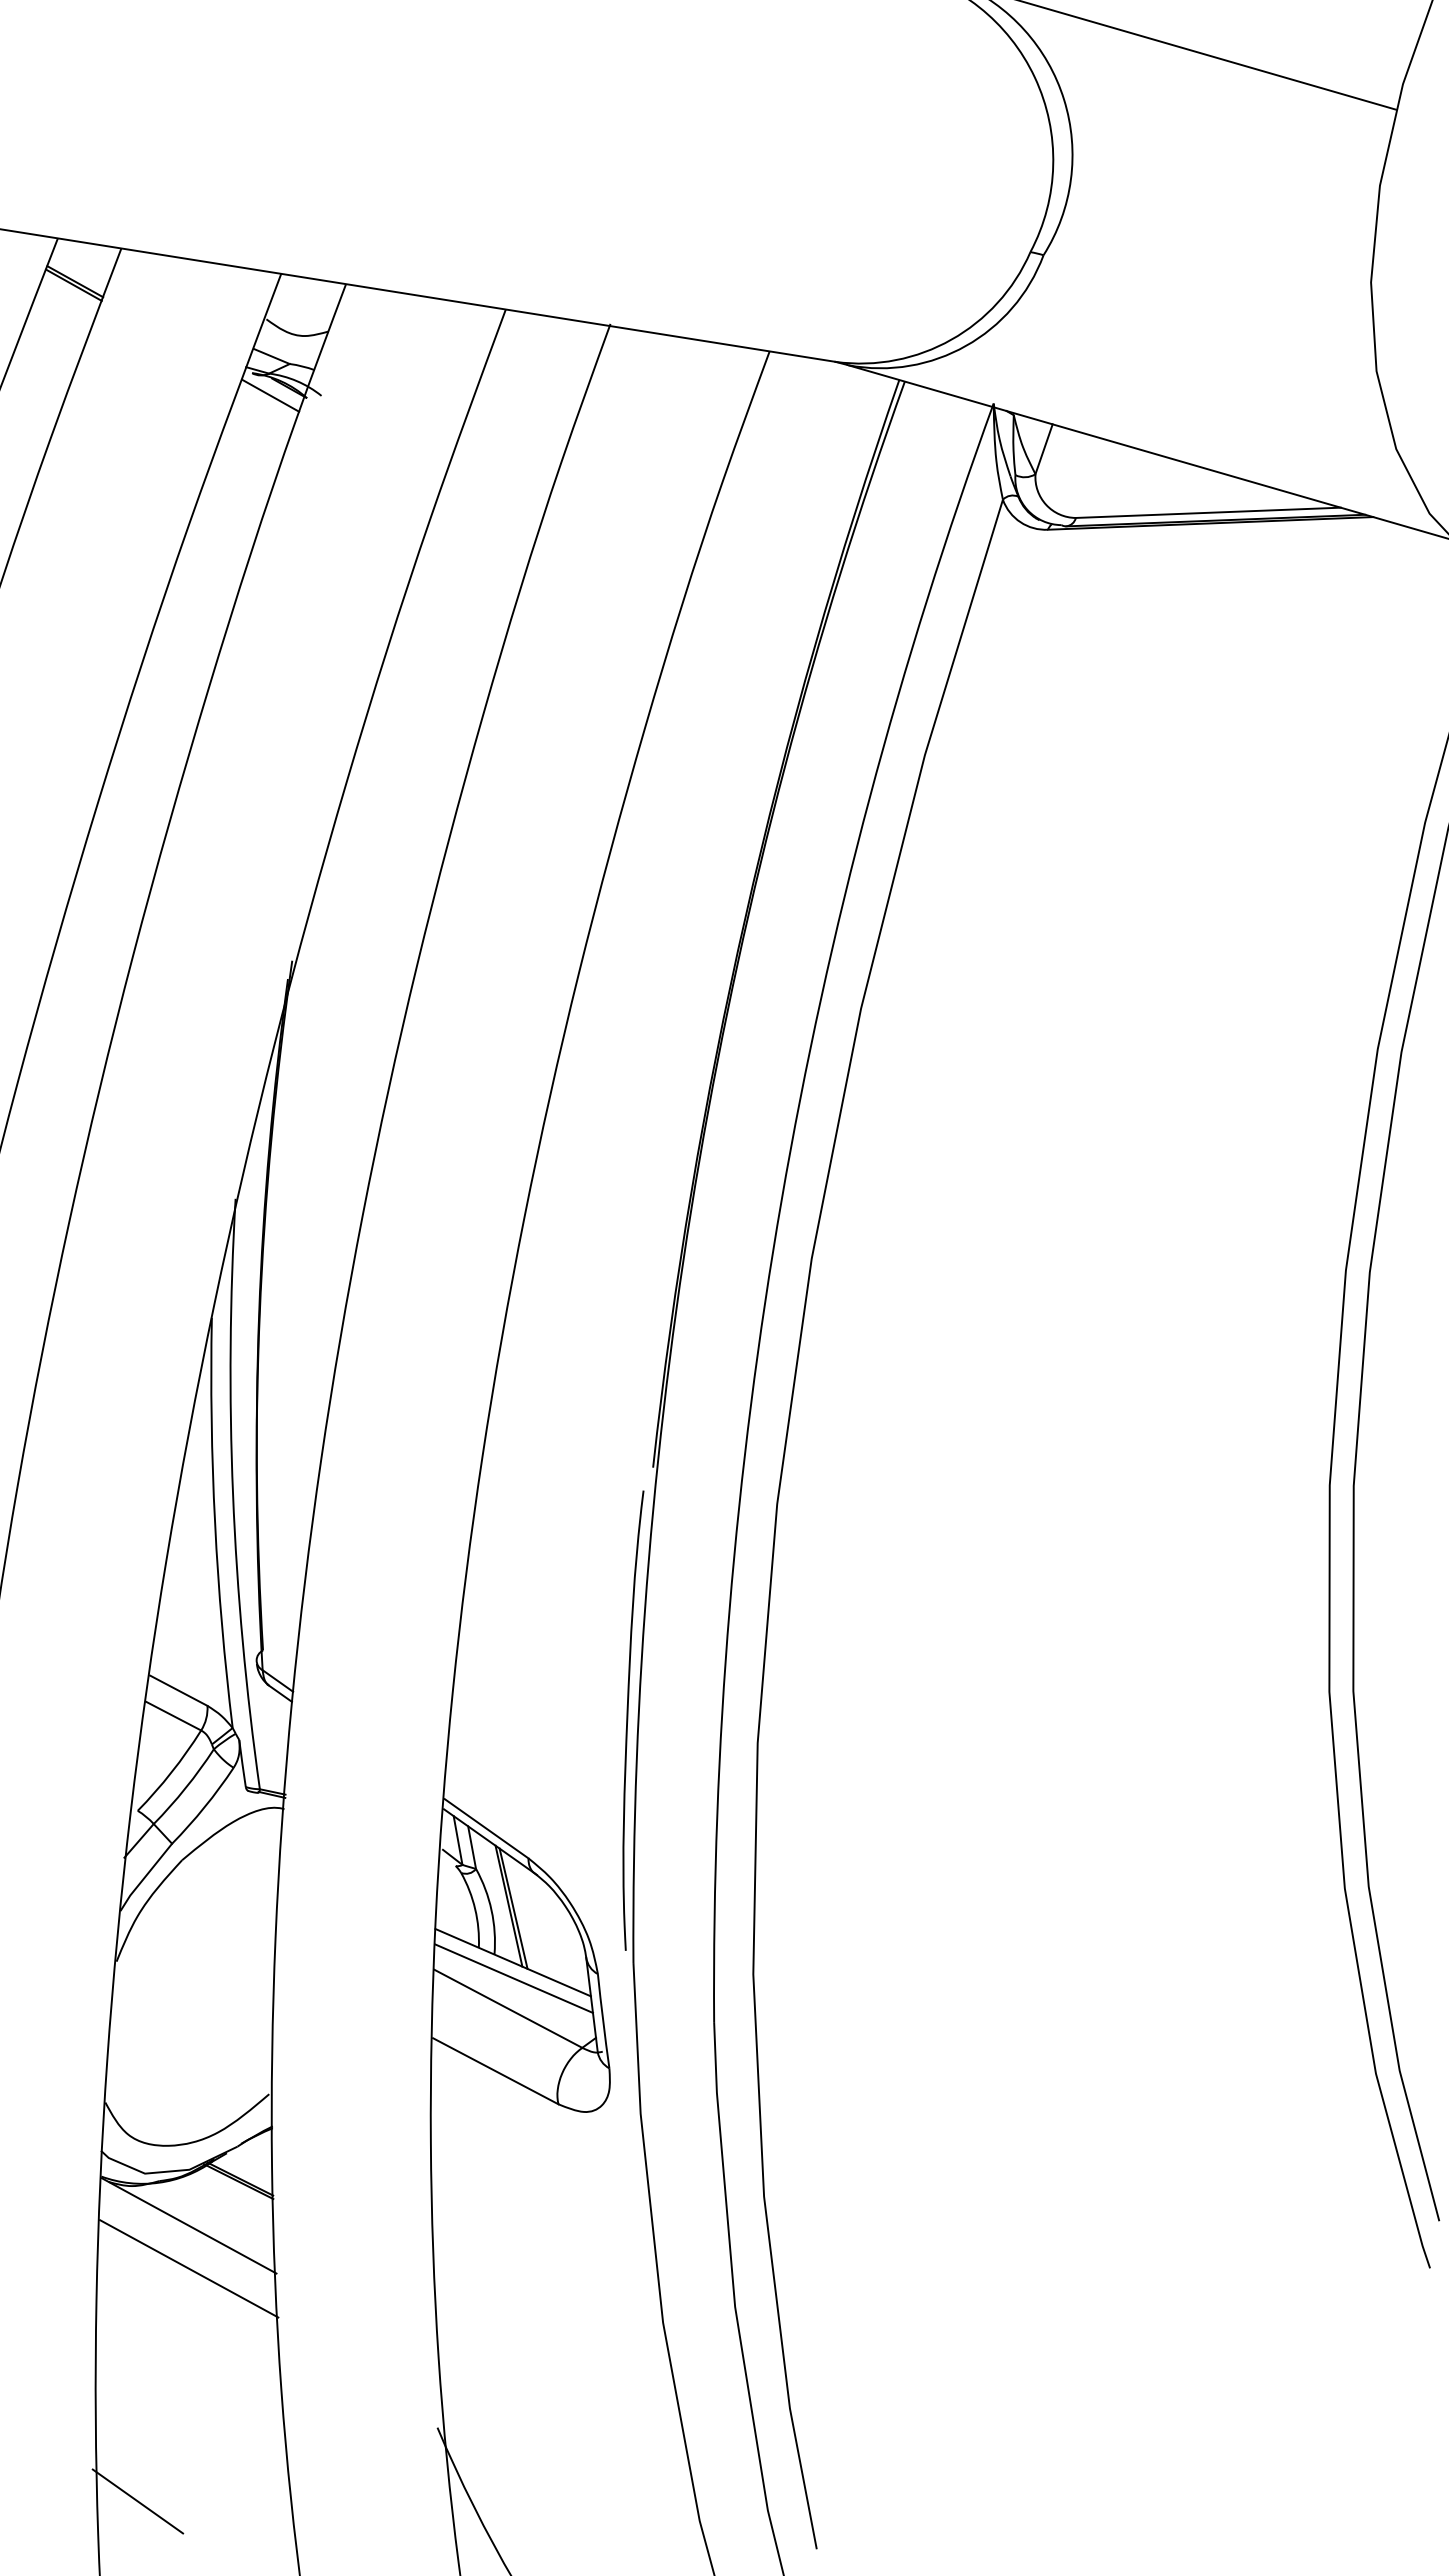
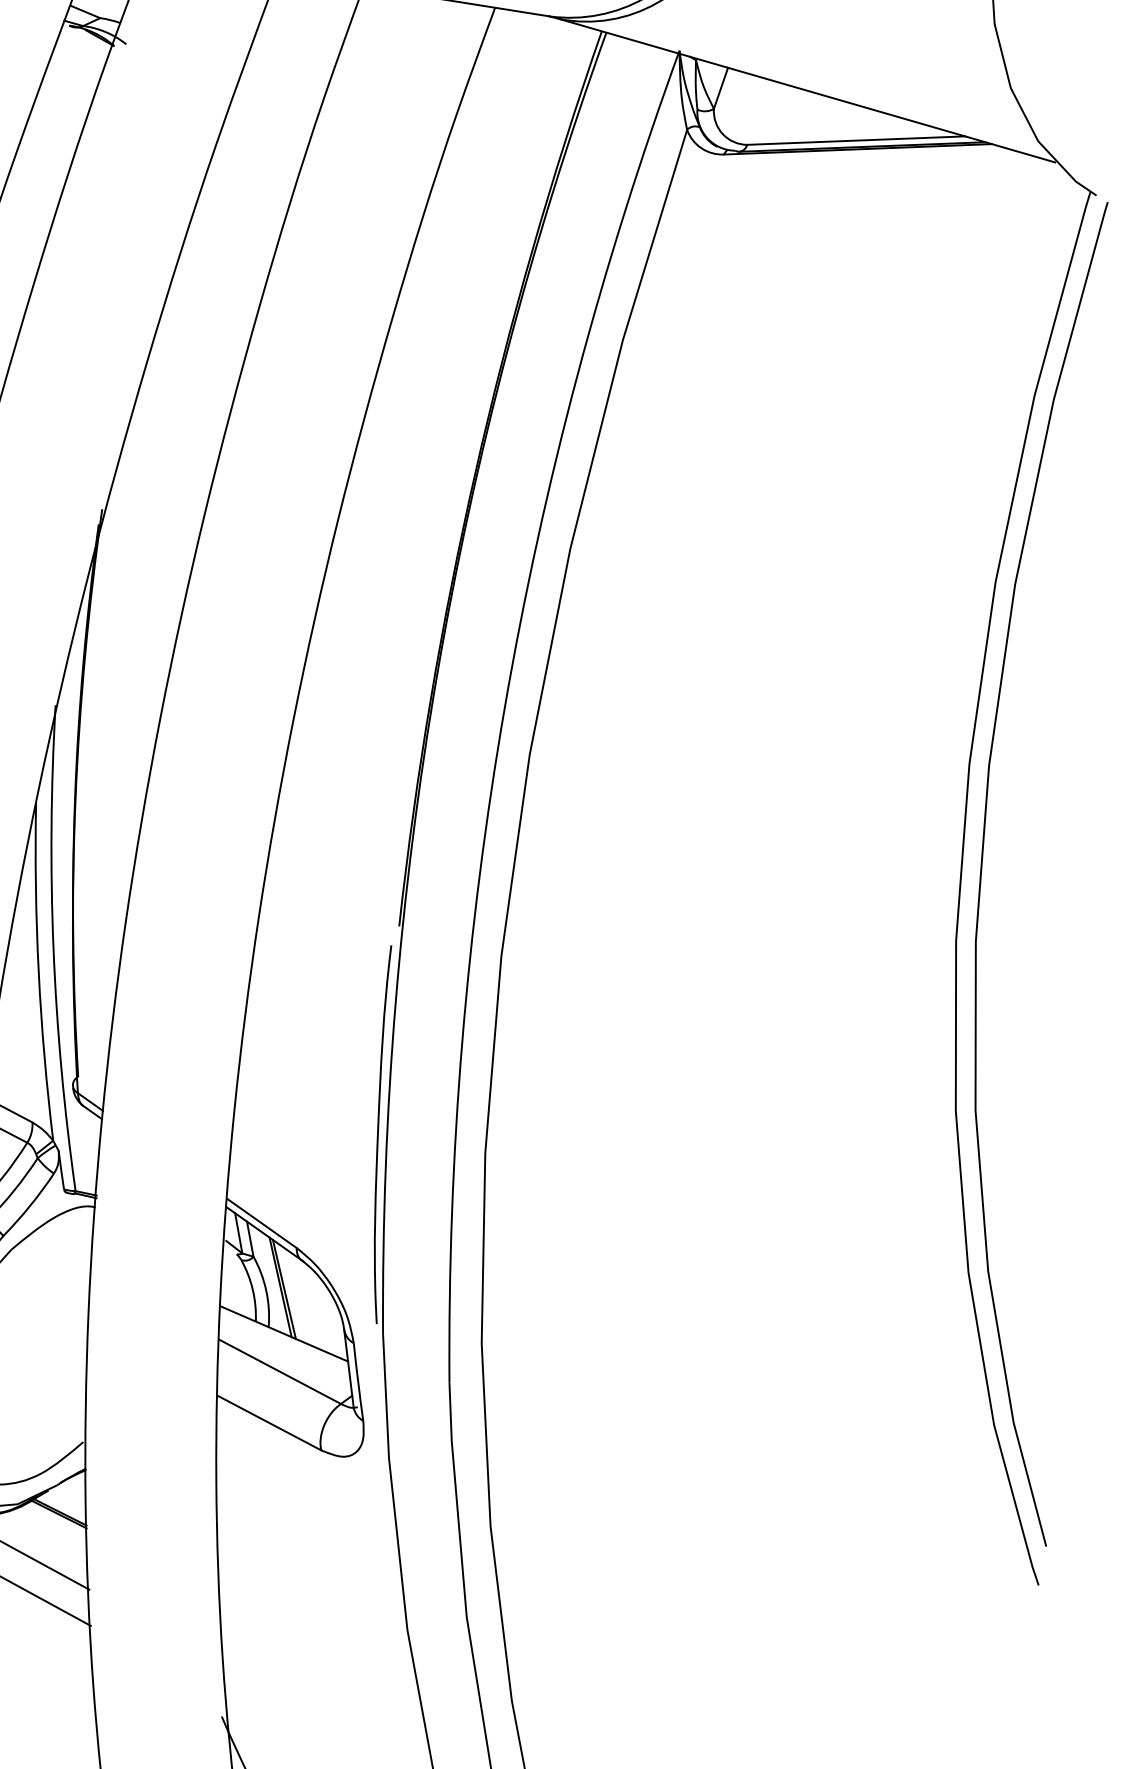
line: (270, 395) -> (84, 44), removed
line: (513, 1978) -> (284, 1346), removed

